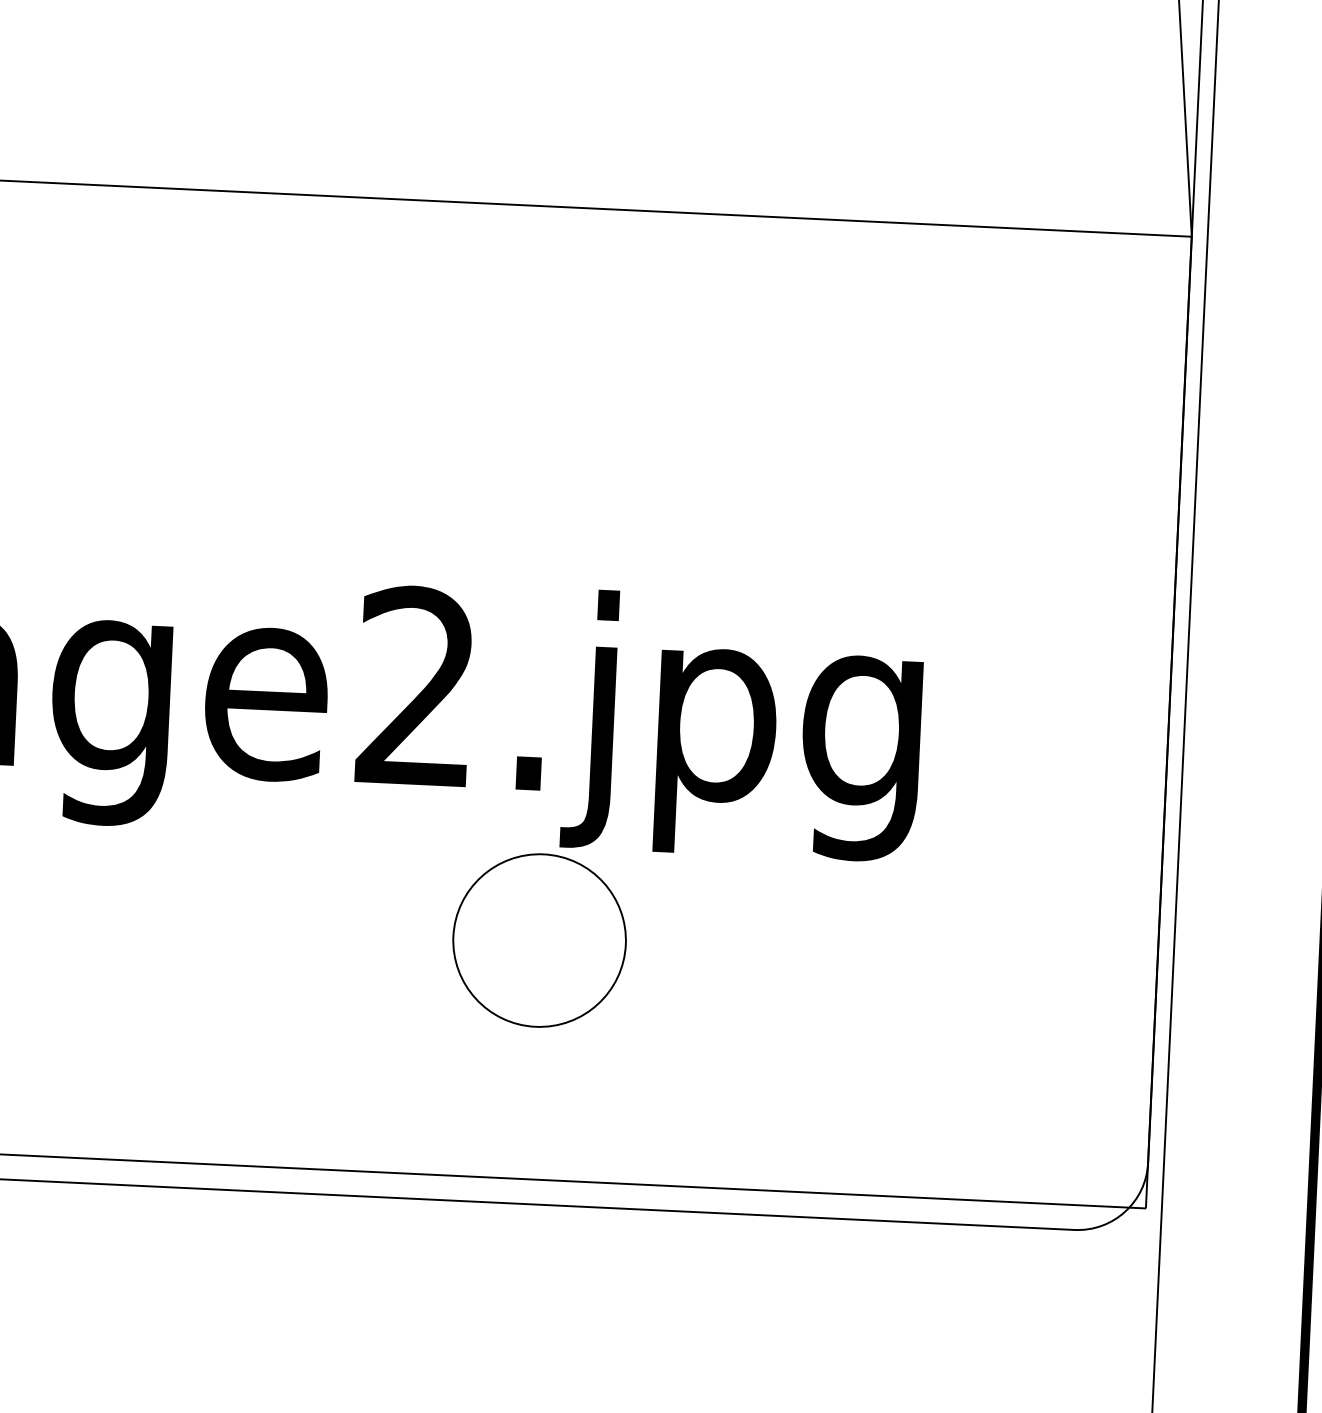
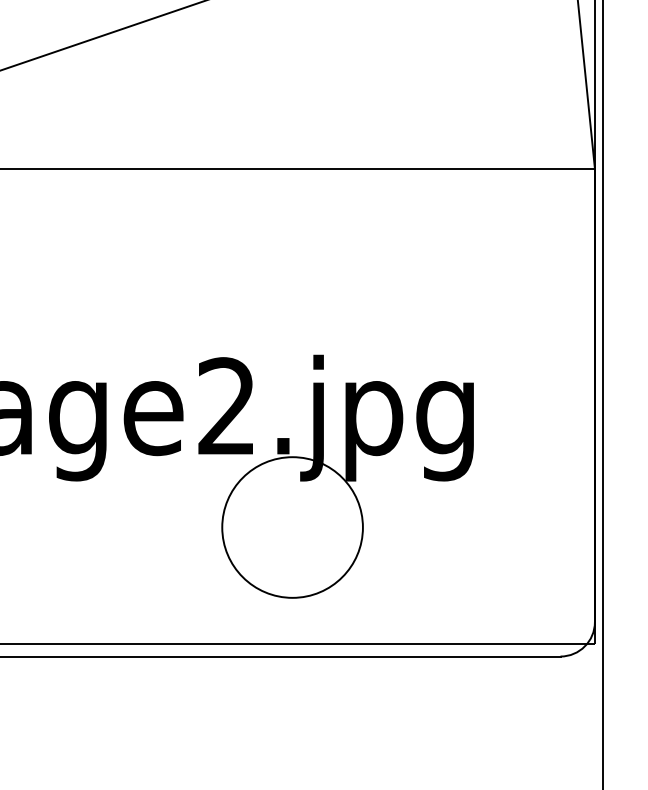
circle: (539, 940) -> (292, 527), size x1.67

